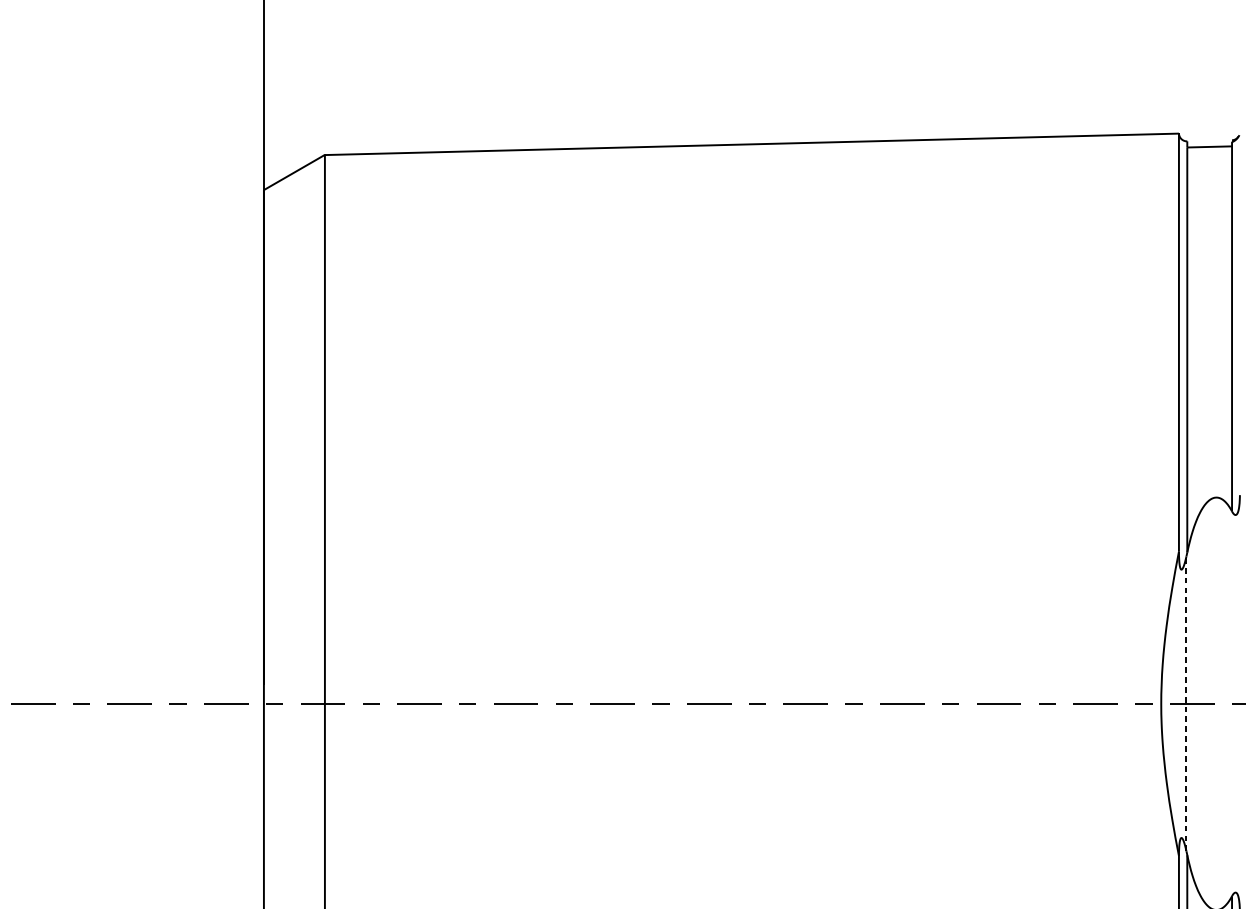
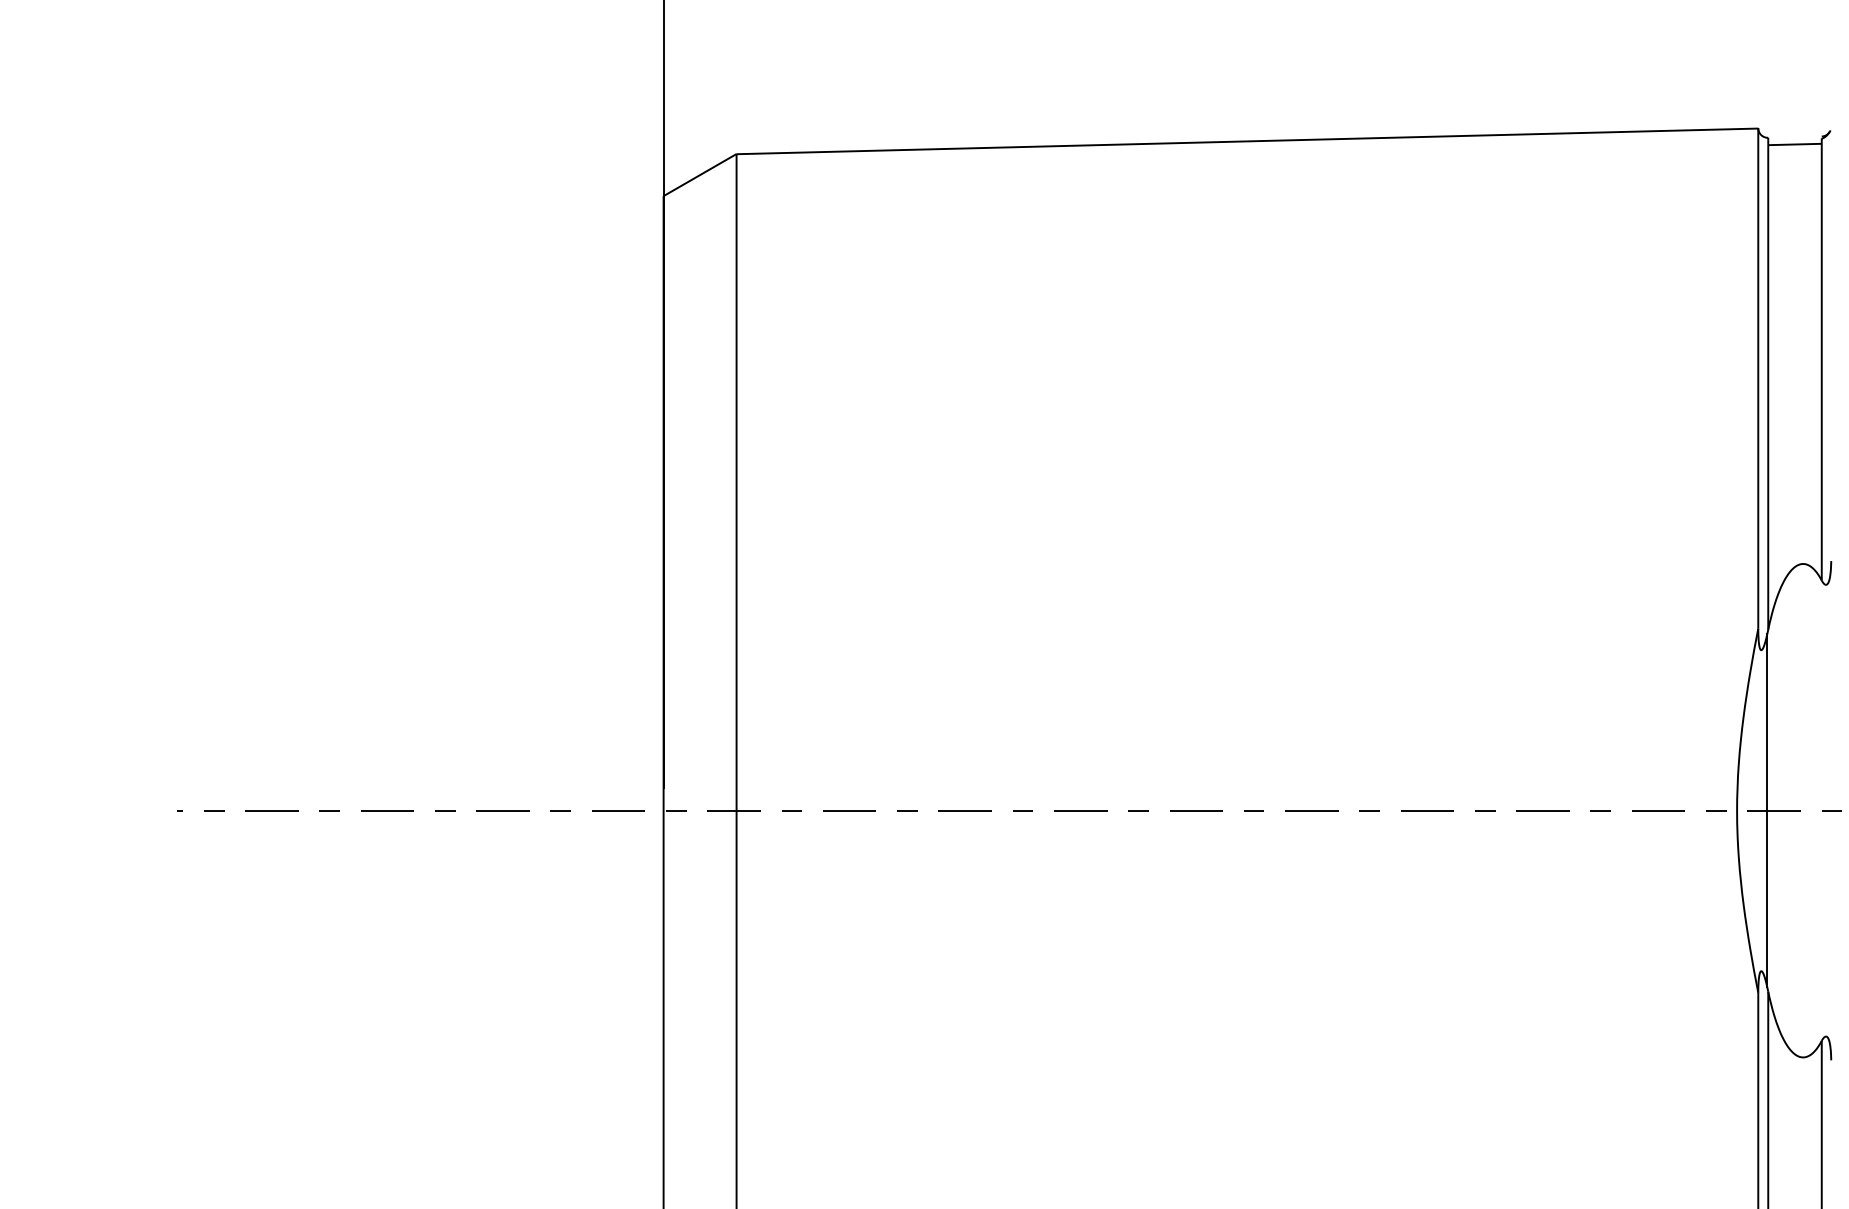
line: (1186, 703) -> (1767, 810), dashed -> solid

